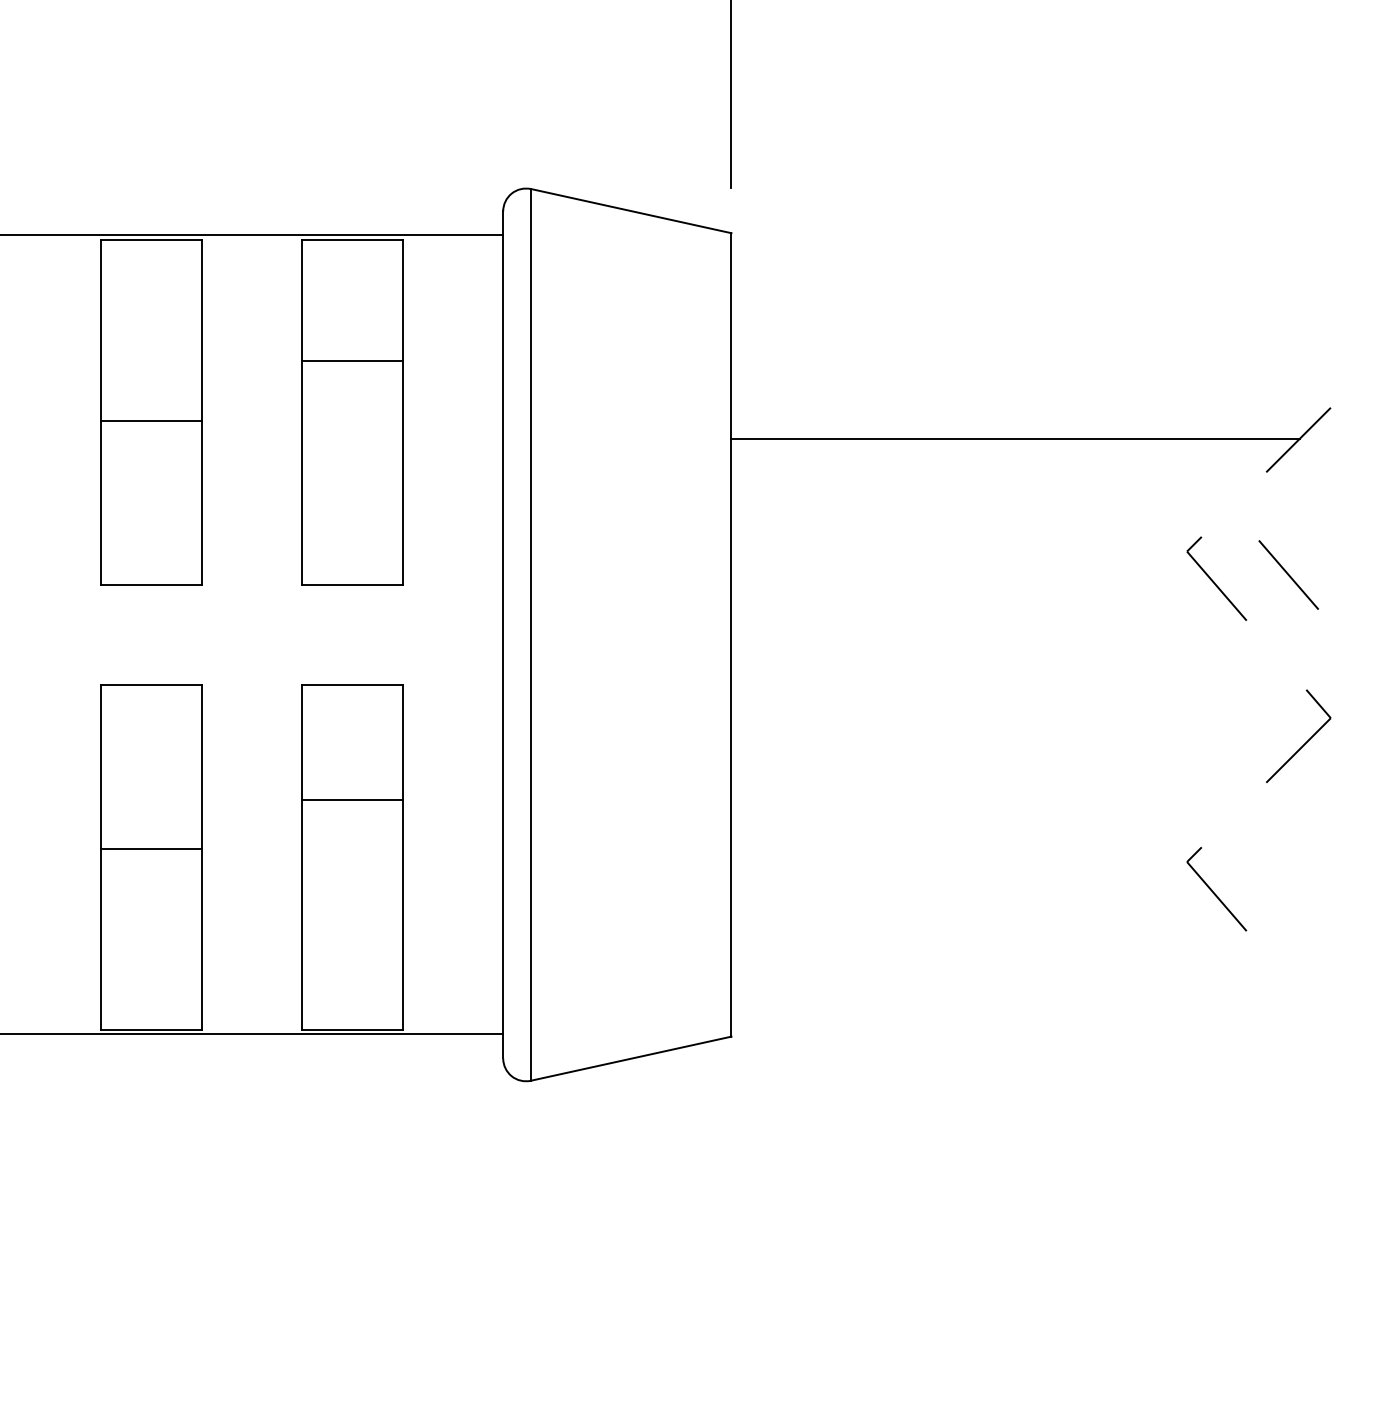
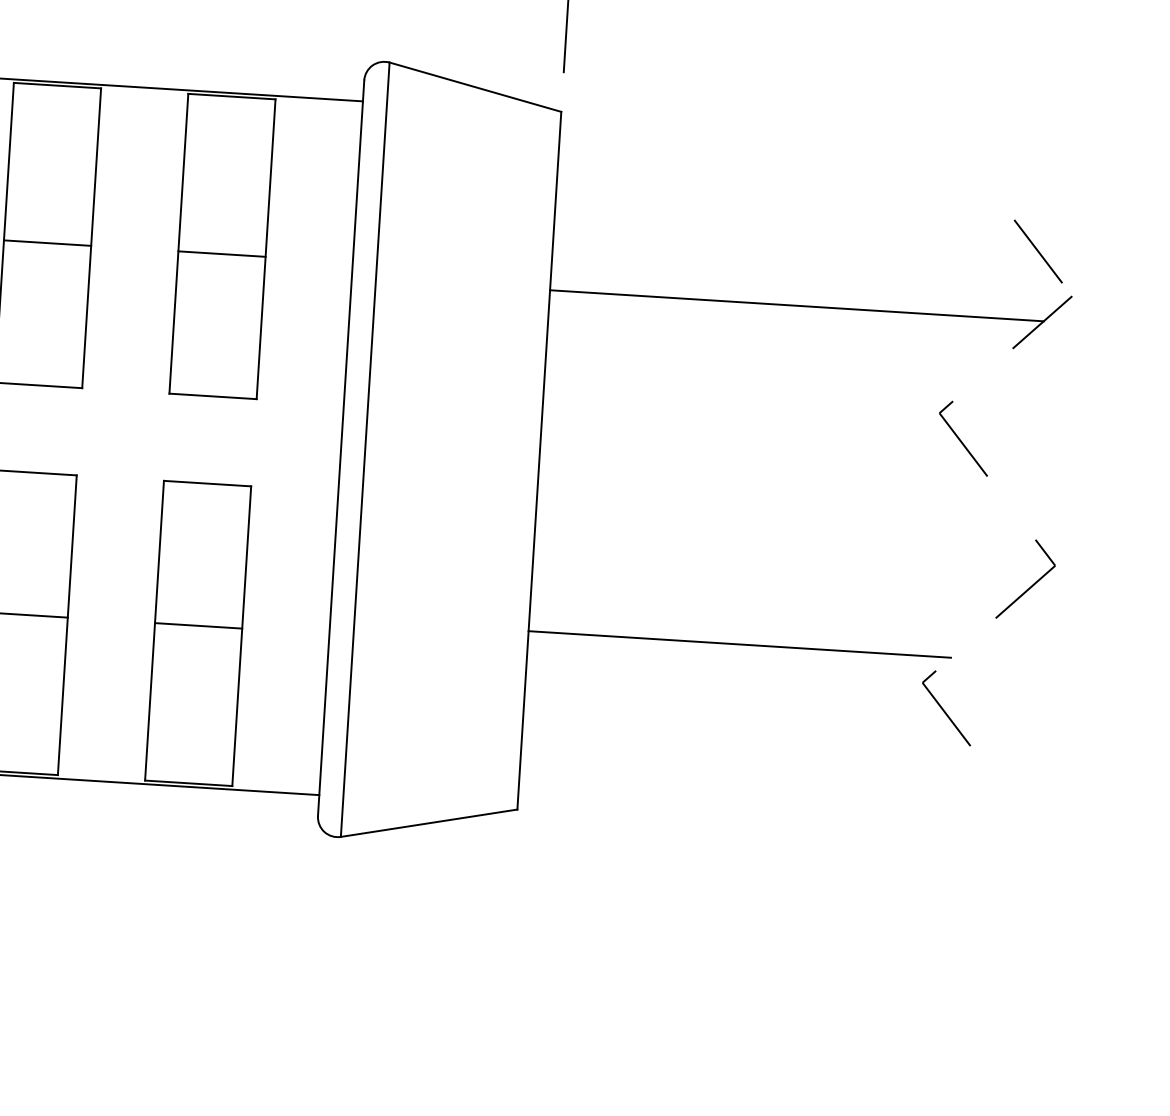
line: (352, 360) -> (221, 253), moved
line: (1288, 574) -> (1038, 251), moved
line: (352, 799) -> (198, 625), moved
line: (974, 831) -> (739, 644), added

